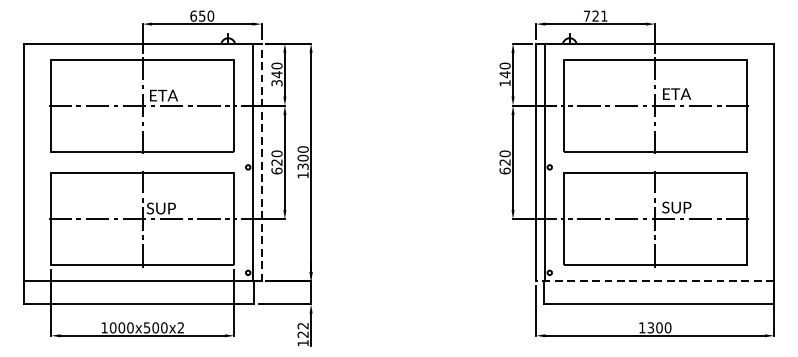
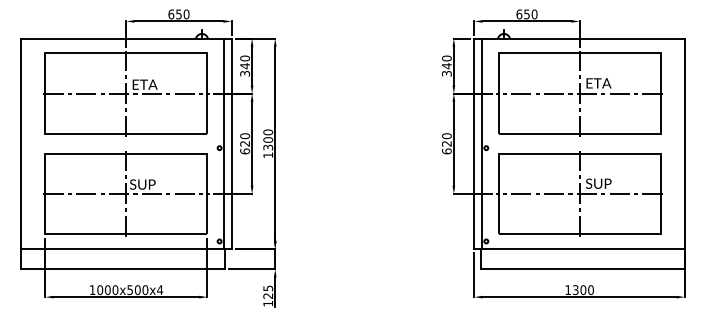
text: (595, 16) -> (526, 14), 721 -> 650
text: (504, 82) -> (446, 73), 140 -> 340
line: (261, 162) -> (231, 143), dashed -> solid
line: (655, 281) -> (579, 249), dashed -> solid
text: (303, 326) -> (268, 288), 122 -> 125
text: (181, 327) -> (160, 289), 1000x500x2 -> 1000x500x4

